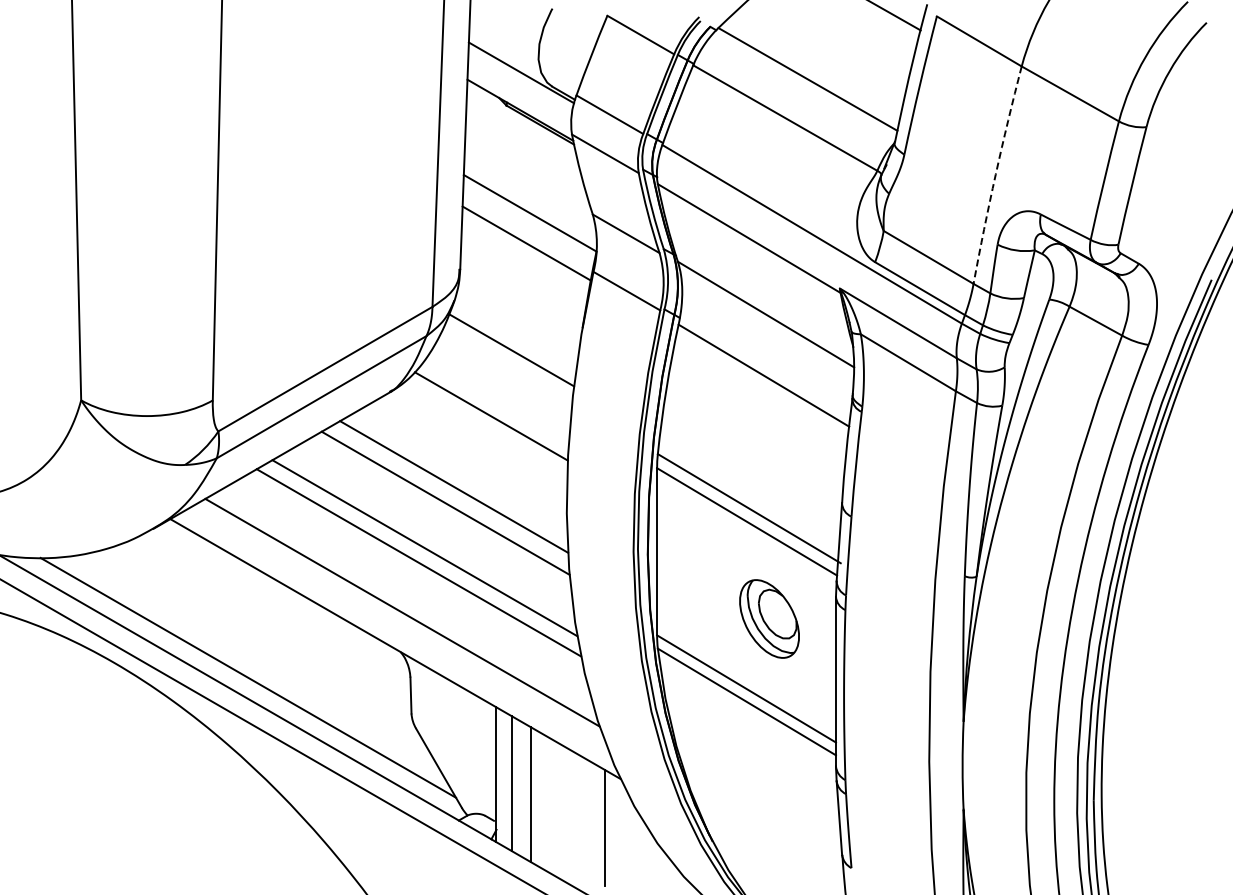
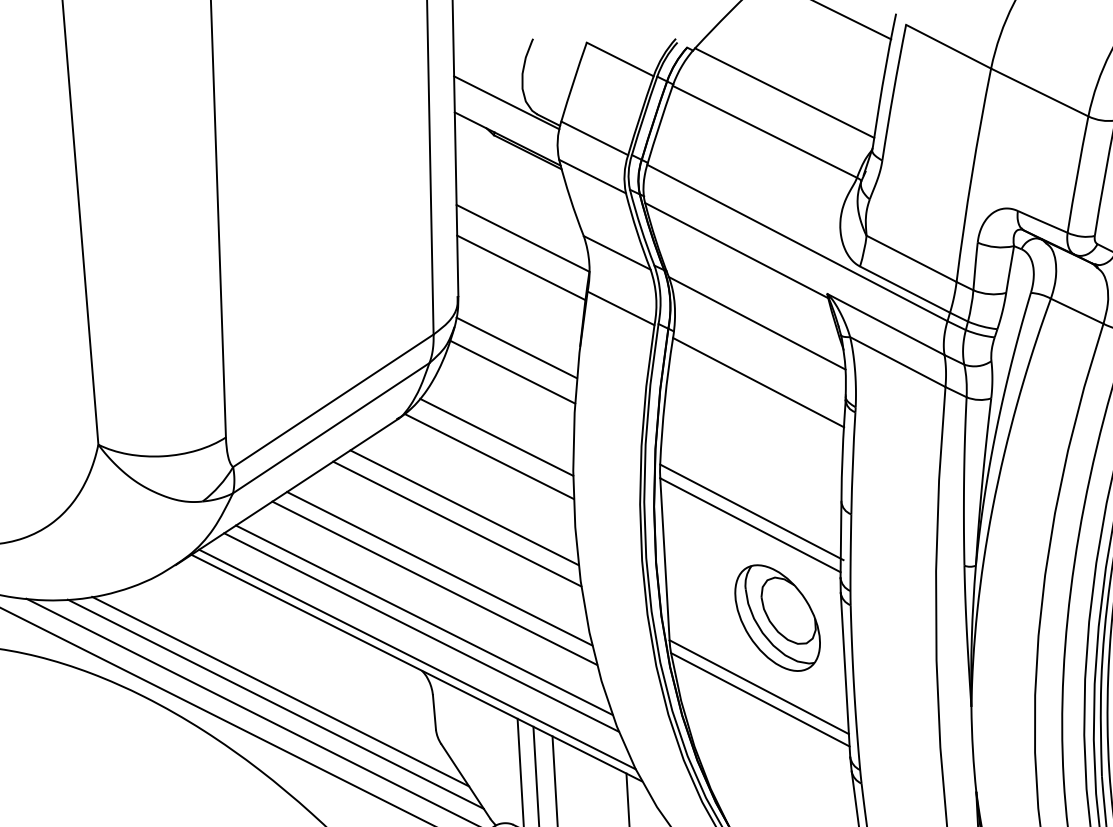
arc: (995, 174) -> (971, 174), dashed -> solid
line: (517, 325) -> (517, 347), added
line: (482, 435) -> (489, 456), added
line: (405, 599) -> (423, 619), added
part: (769, 618) -> (777, 617), size x1.43
line: (396, 640) -> (417, 659), added
line: (253, 664) -> (280, 691), added

